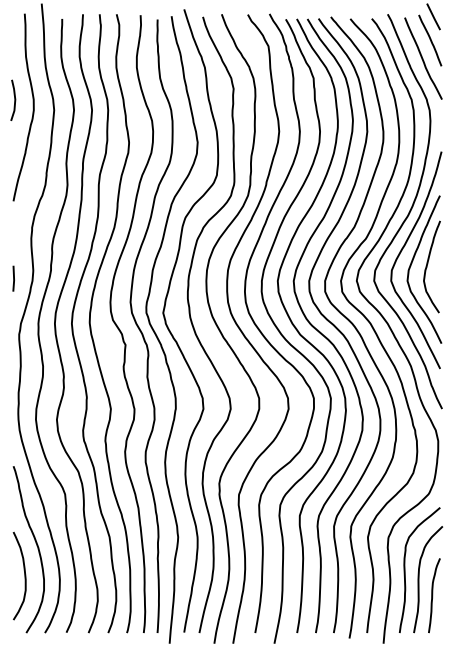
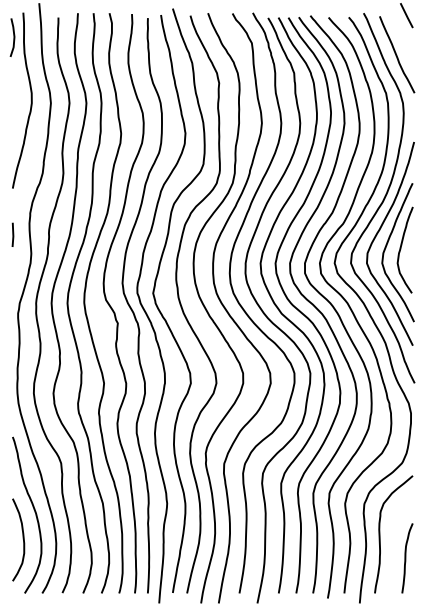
line: (430, 40) -> (403, 37), removed
curve: (14, 99) -> (13, 36), moved
line: (13, 278) -> (12, 234), moved
curve: (419, 579) -> (393, 543), removed

